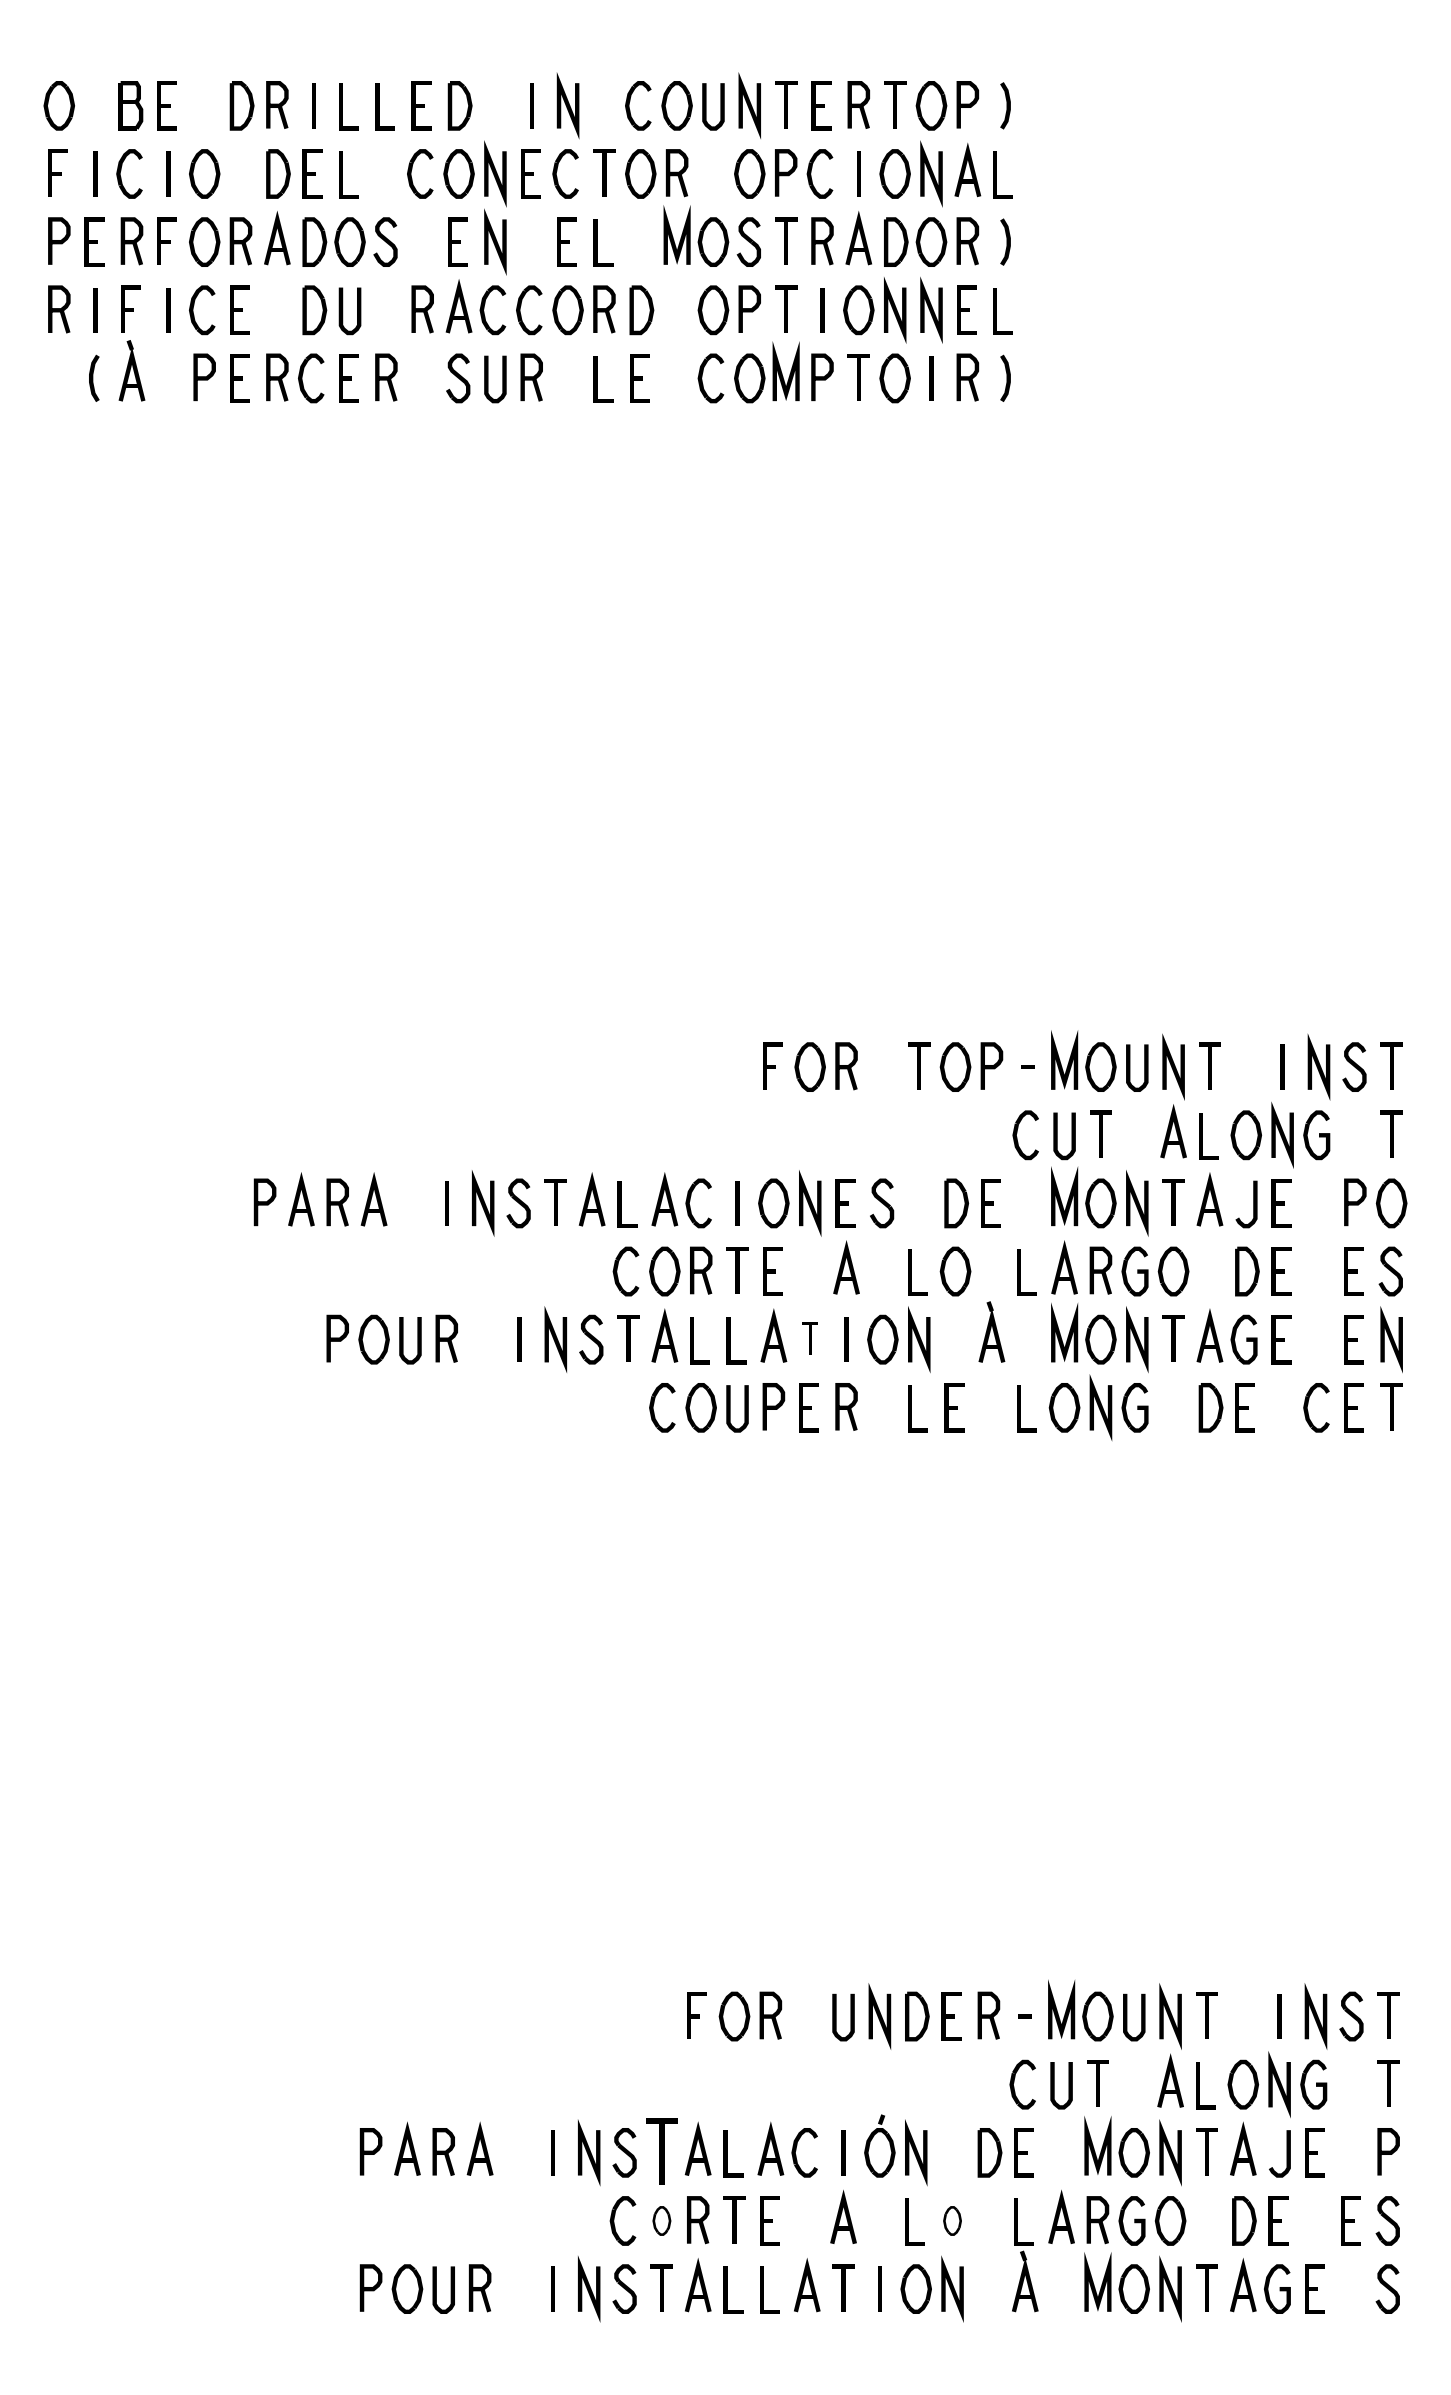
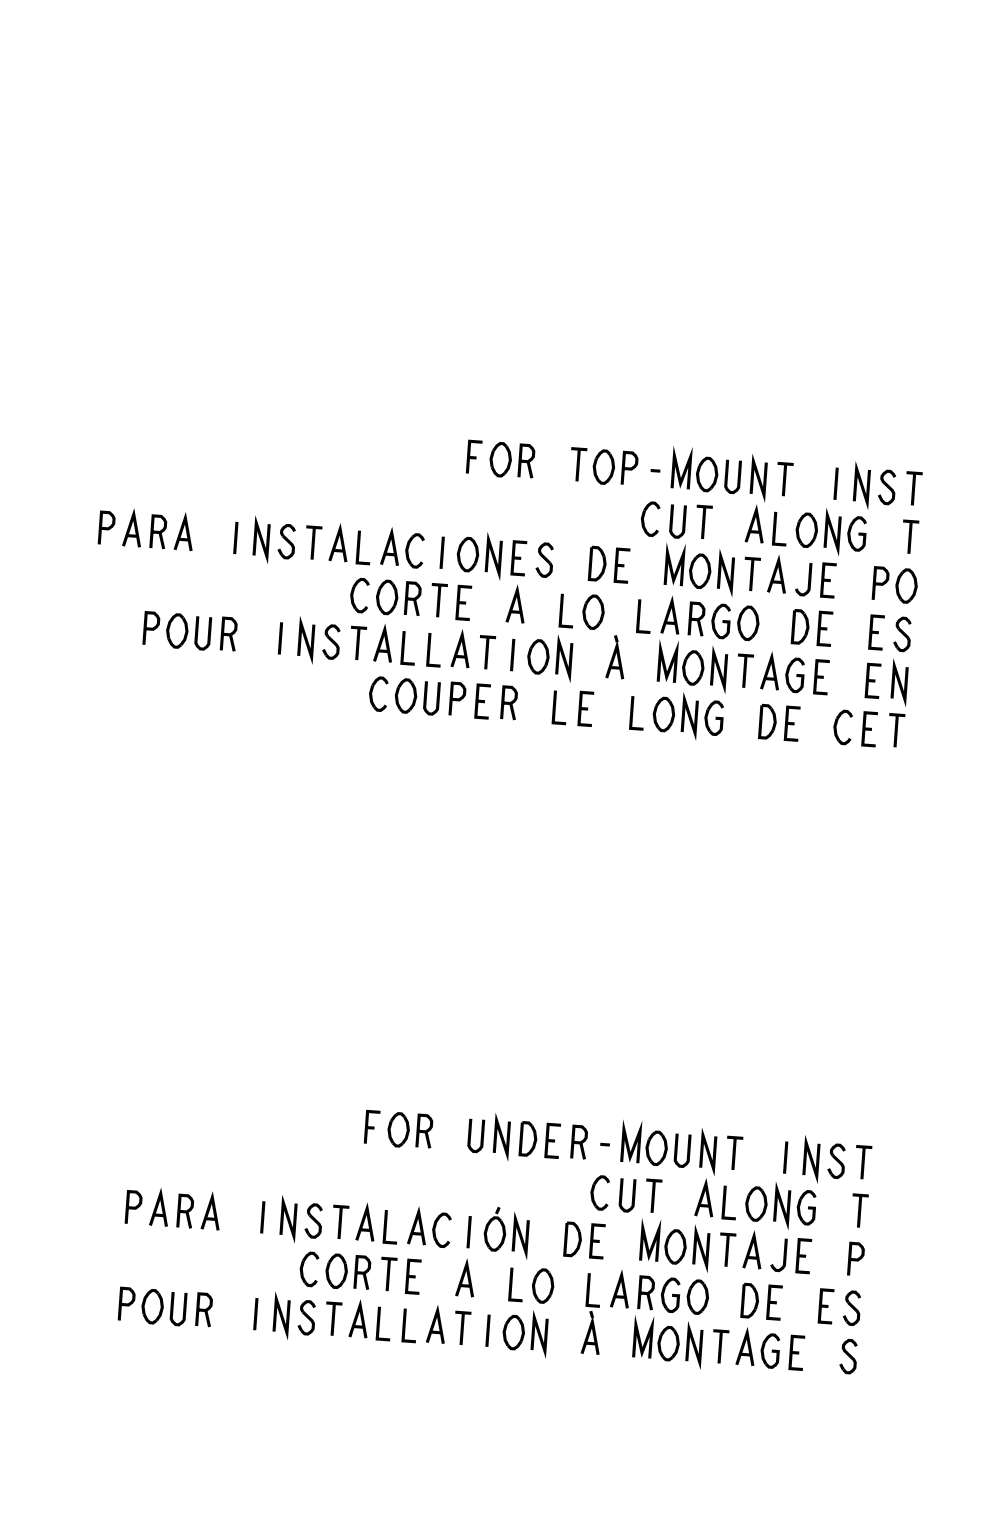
part: (810, 1338) -> (487, 652), size x1.43
part: (661, 2151) -> (339, 1221), size x0.71
part: (661, 2220) -> (336, 1270), size x1.67
part: (952, 2220) -> (543, 1285), size x1.67

